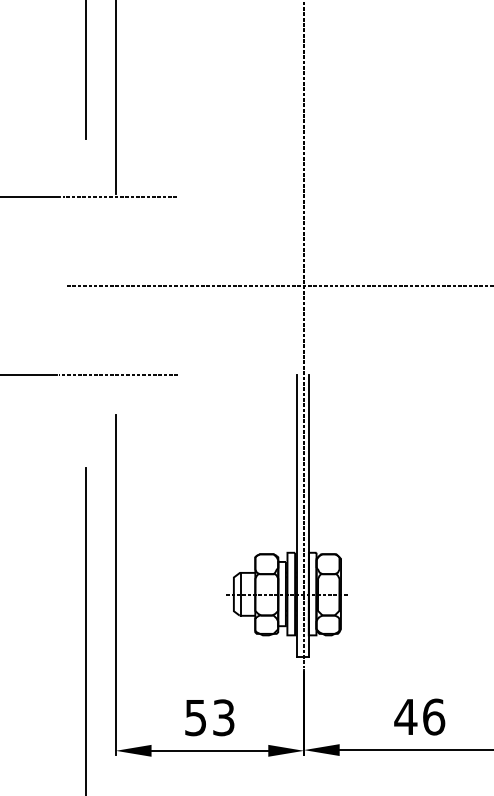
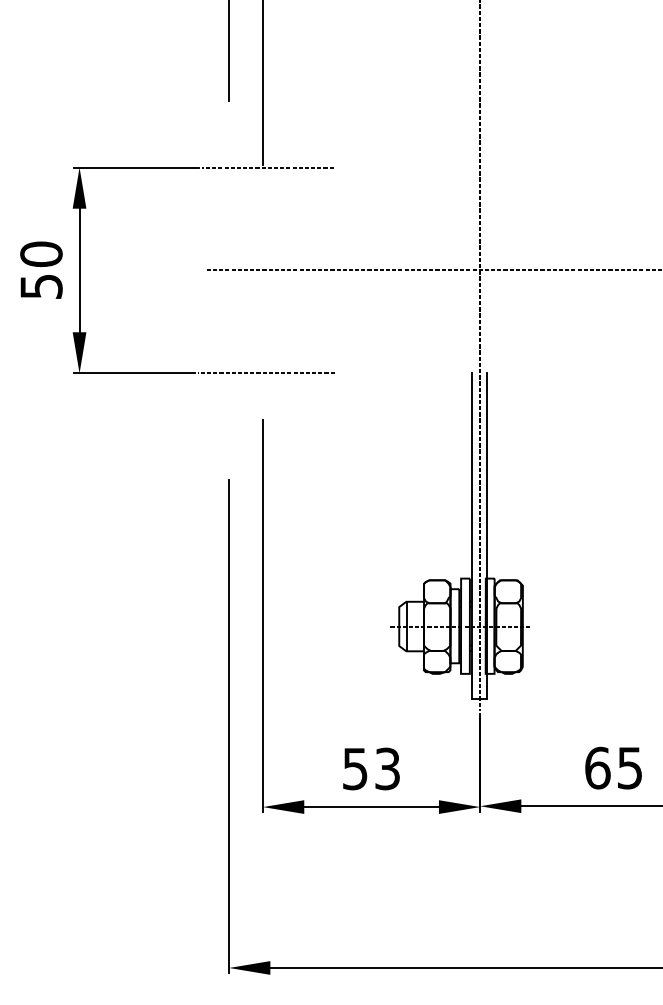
text: (419, 716) -> (613, 767), 46 -> 65

